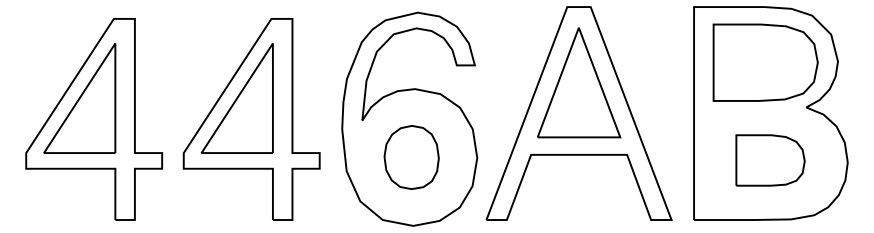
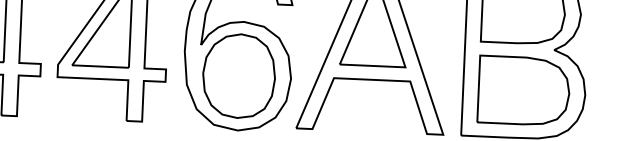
part: (411, 157) -> (238, 76), size x1.67
part: (770, 160) -> (523, 90), size x1.67

